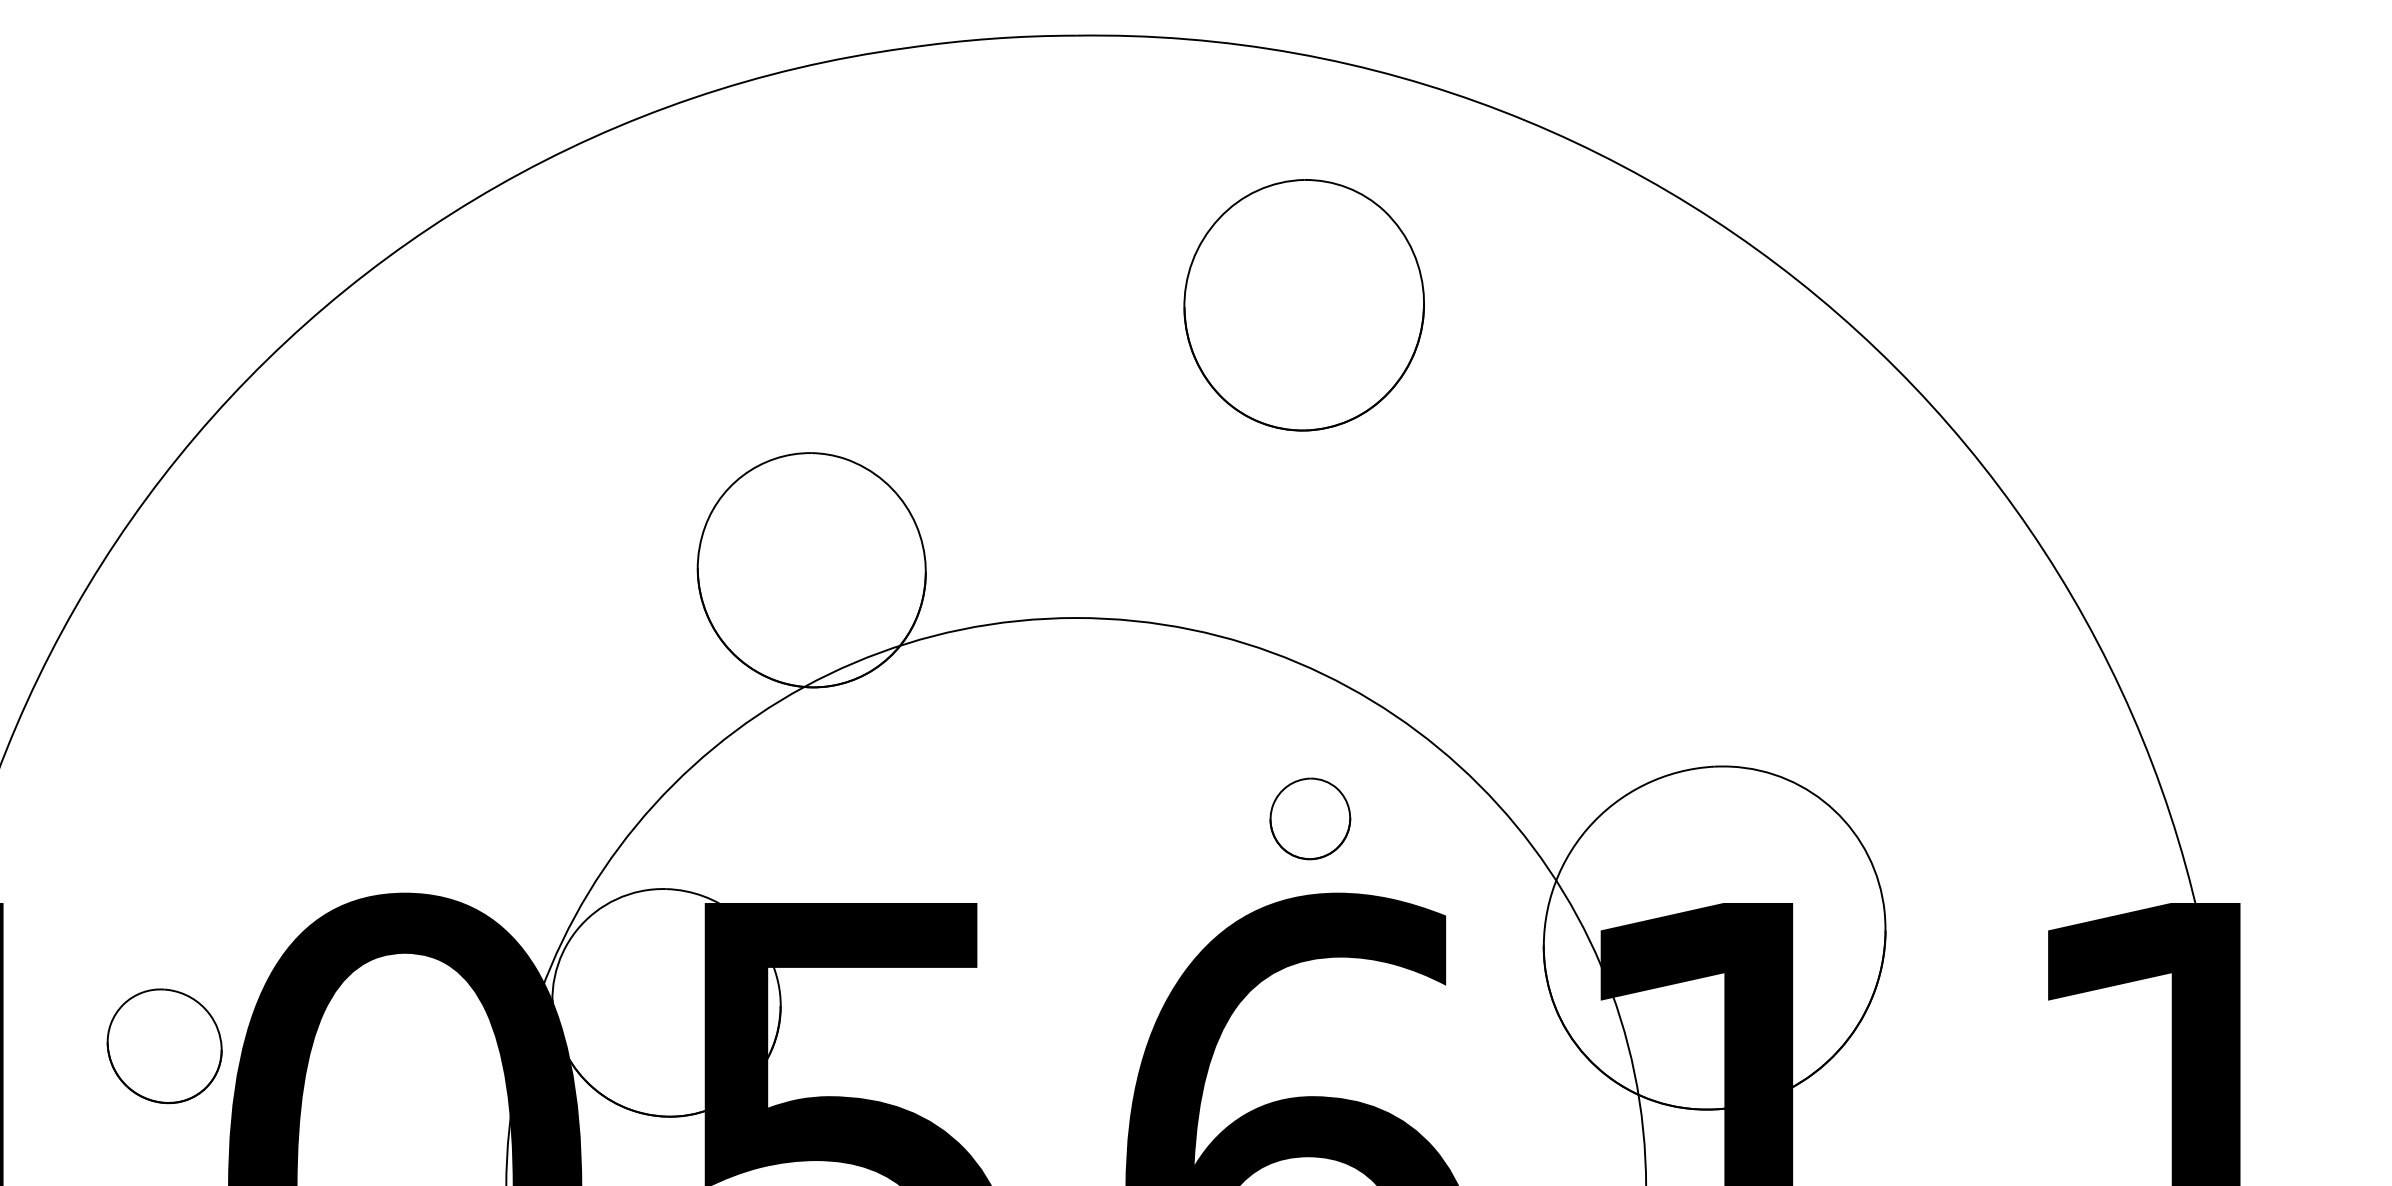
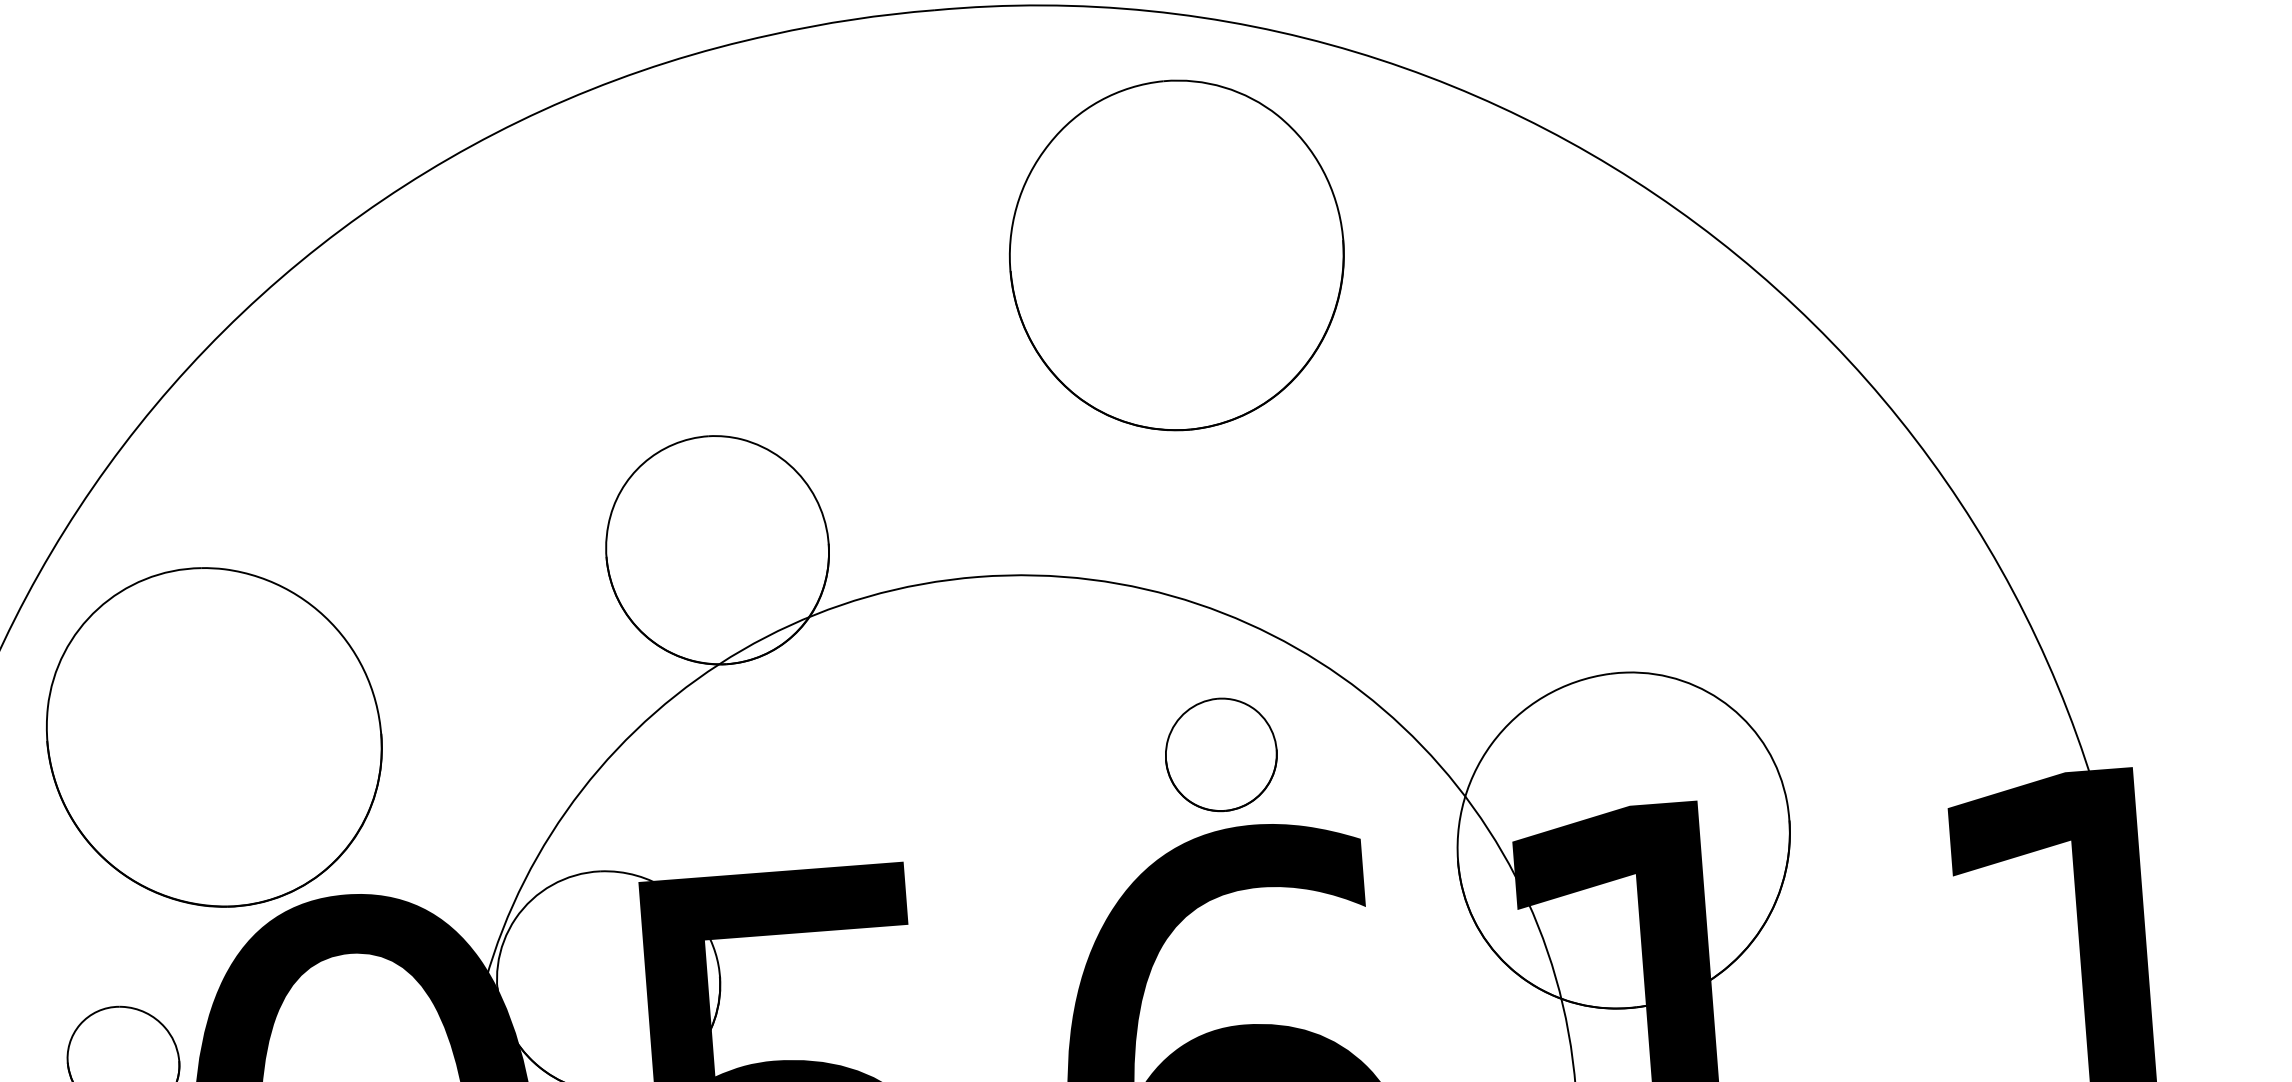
part: (1304, 305) -> (1177, 255), size x1.43
part: (282, 721) -> (213, 737), added
part: (1310, 818) -> (1221, 754), size x1.43

